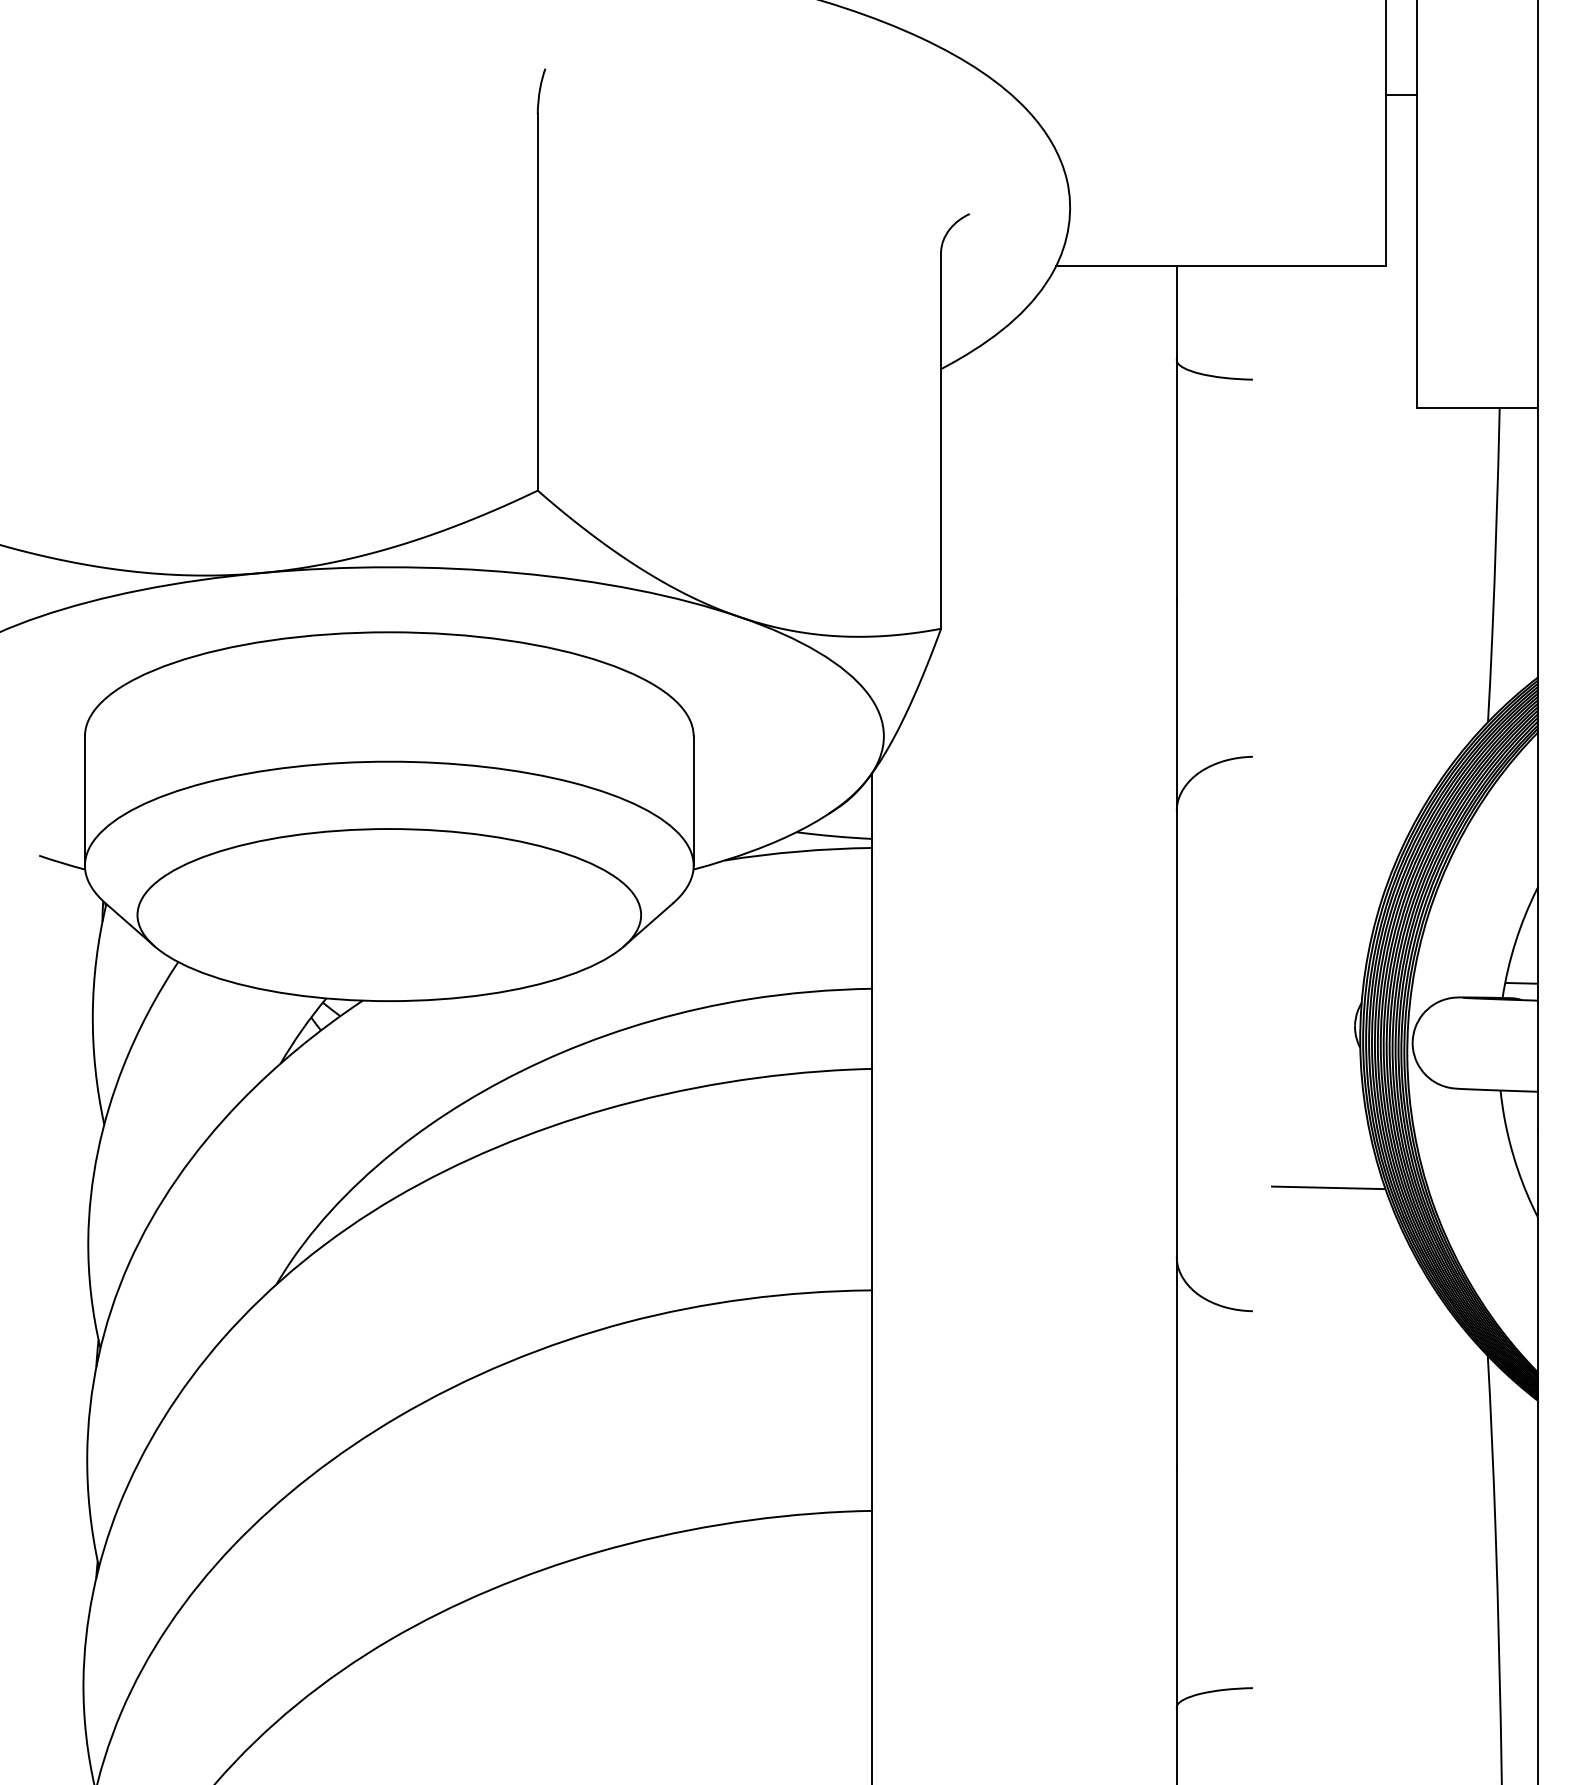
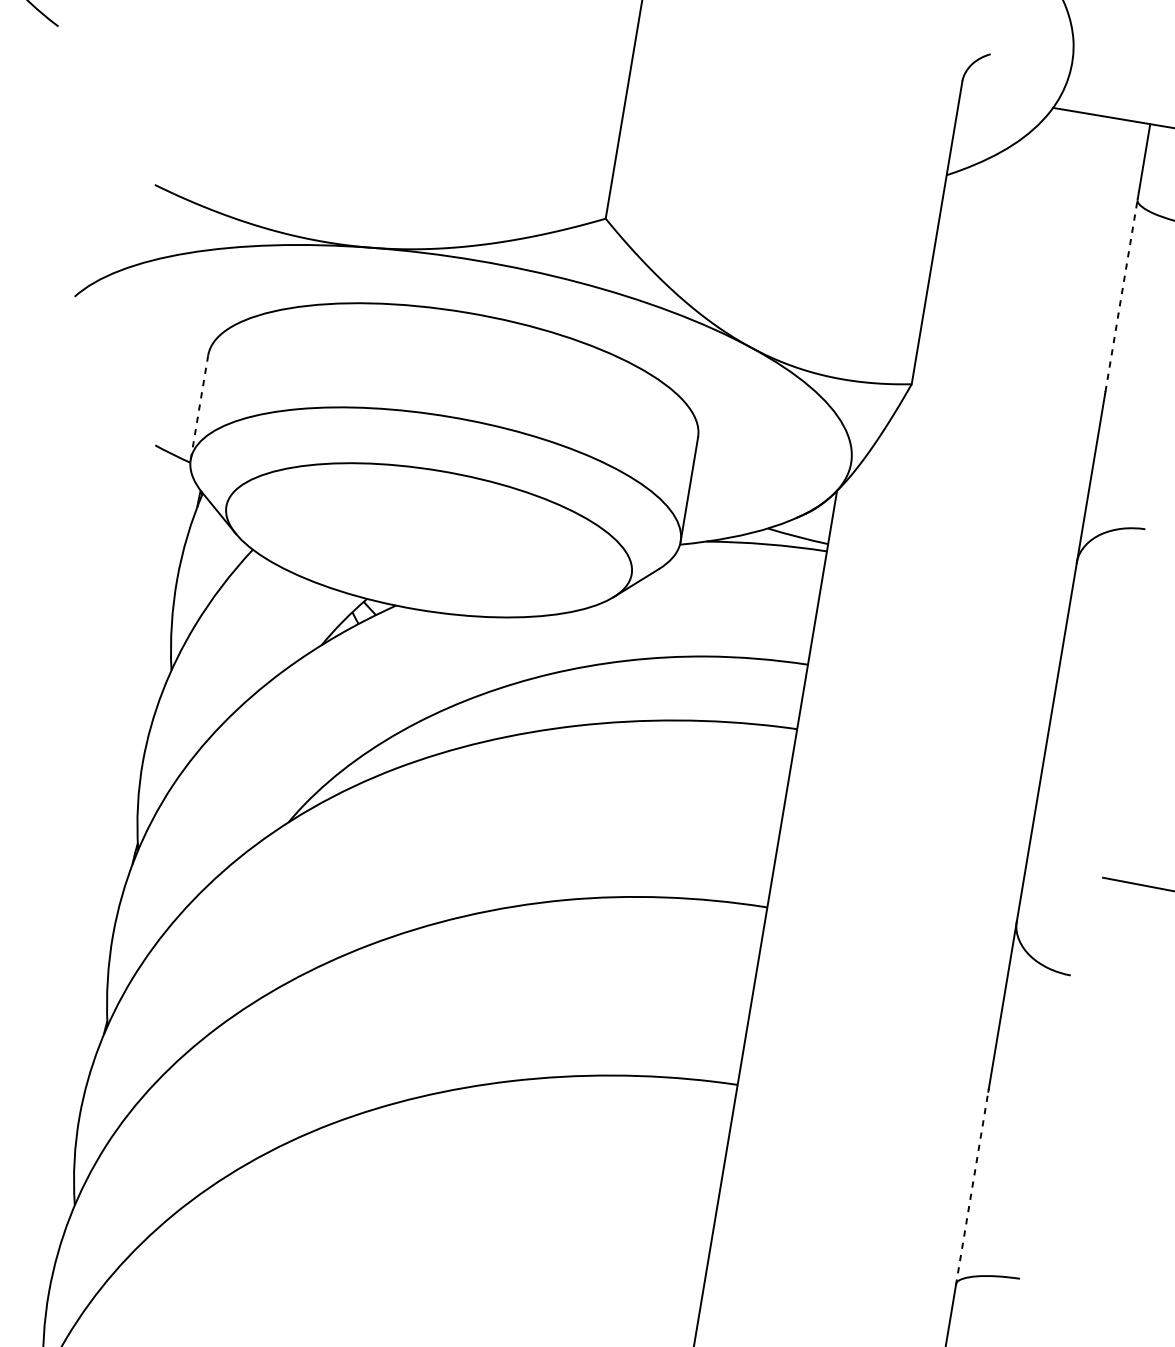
line: (1176, 478) -> (1121, 294), solid -> dashed
line: (84, 801) -> (199, 407), solid -> dashed
line: (1176, 1588) -> (971, 1188), solid -> dashed

